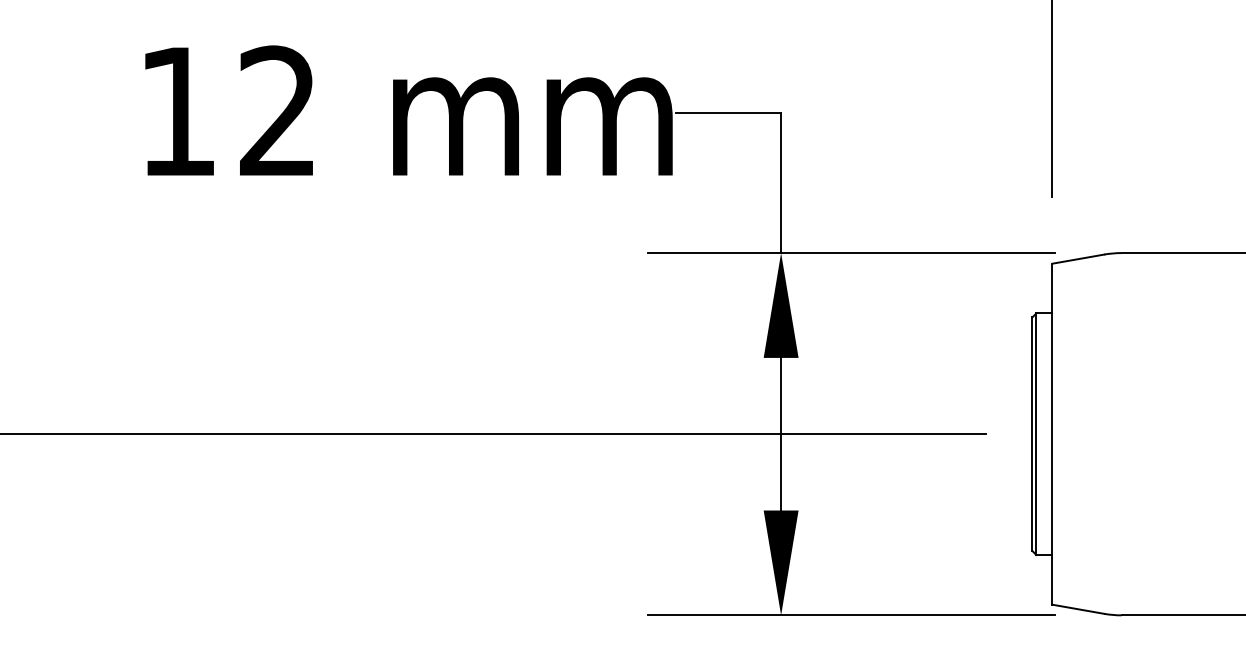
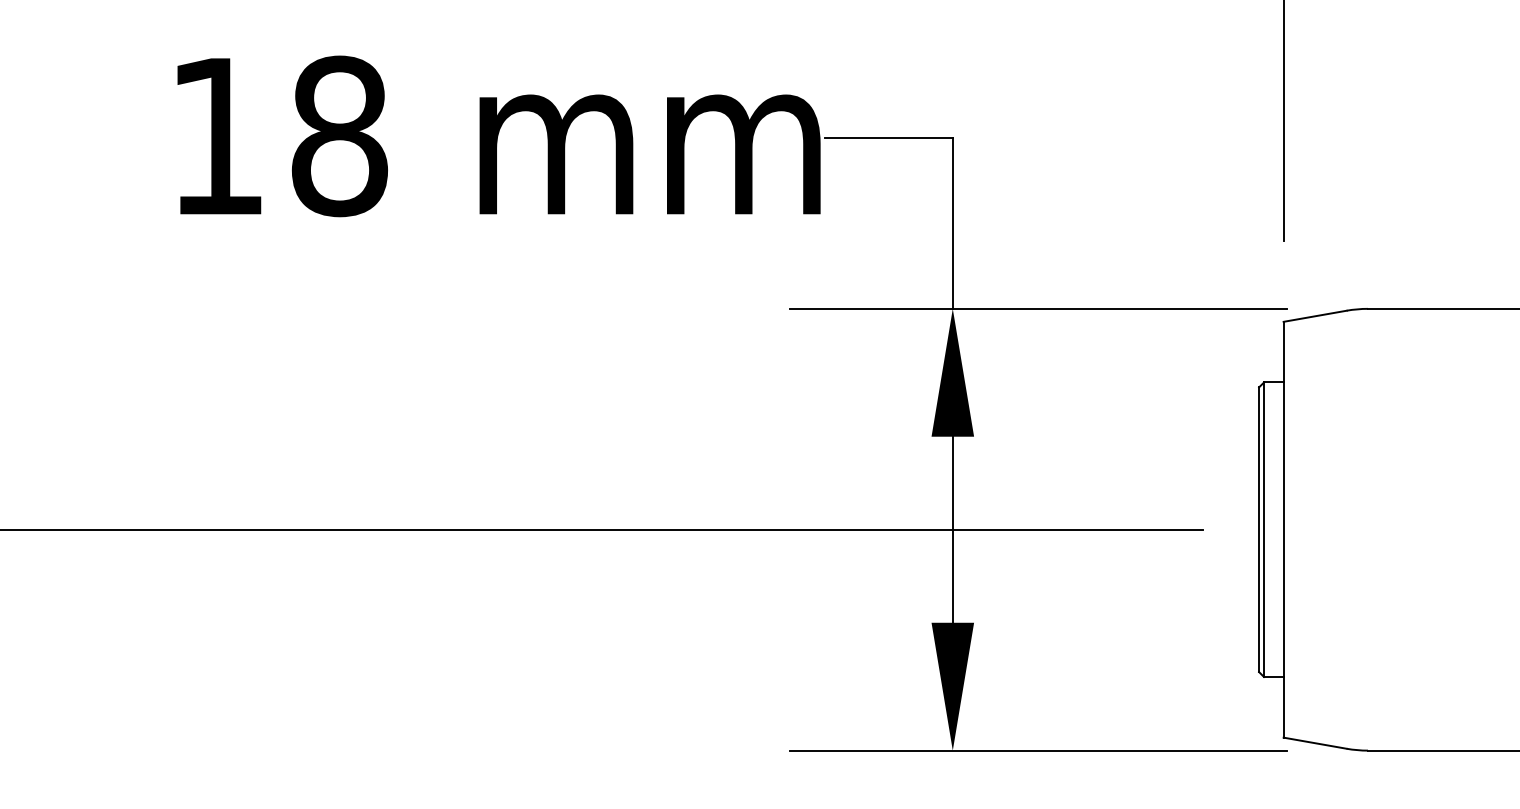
text: (278, 111) -> (339, 136), 12 -> 18

